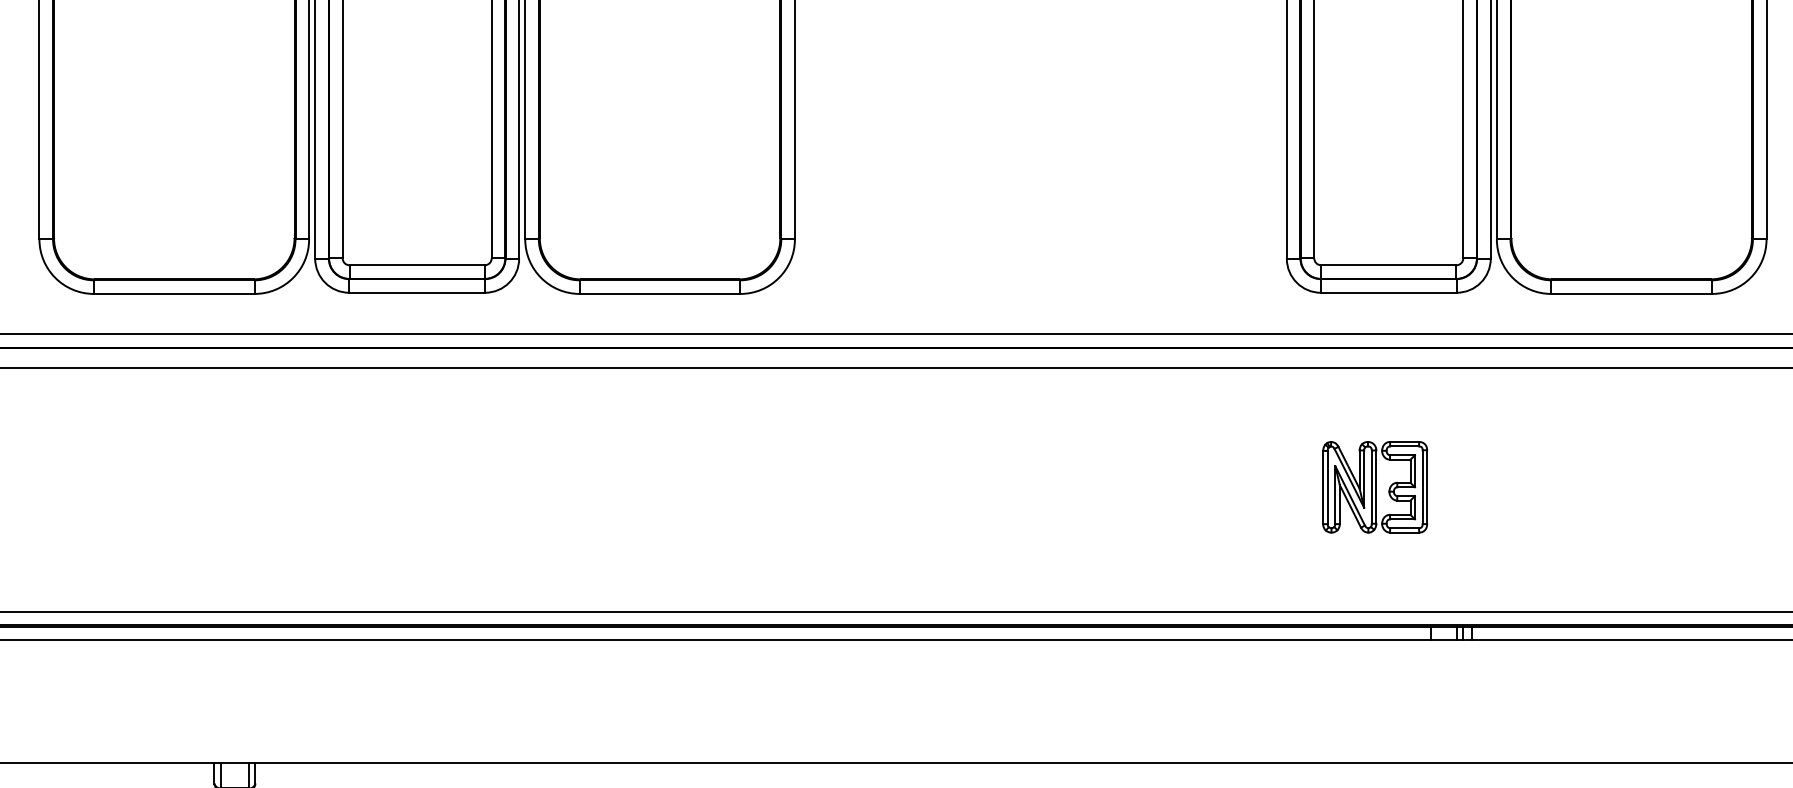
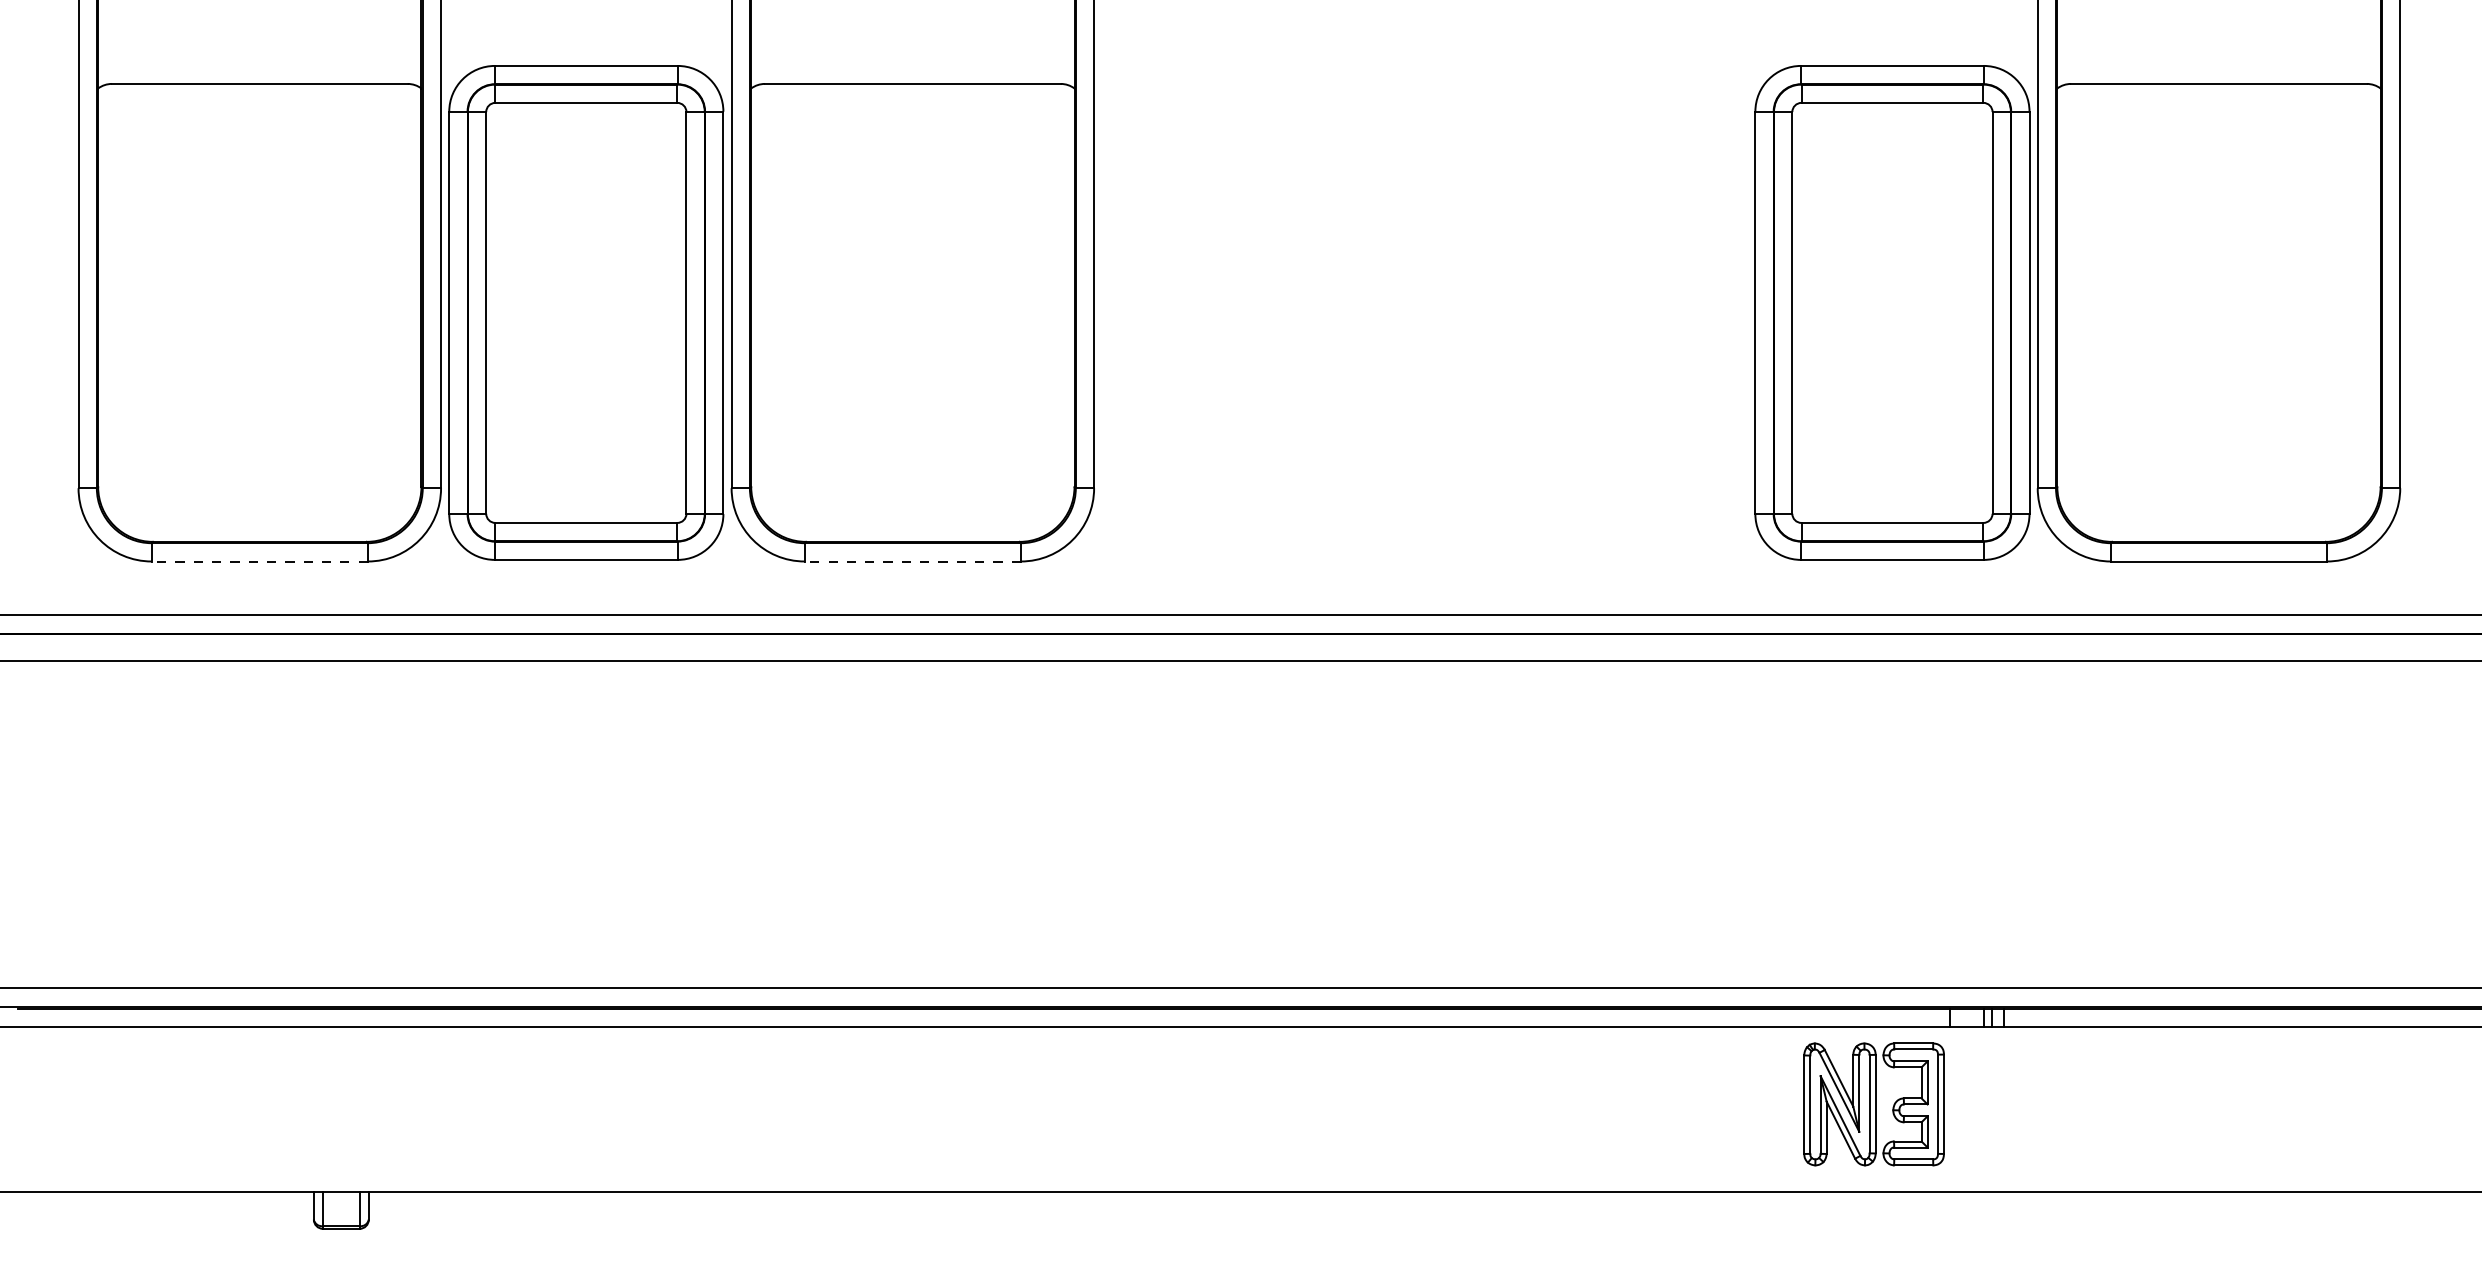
line: (174, 293) -> (259, 561), solid -> dashed
line: (659, 293) -> (912, 561), solid -> dashed
part: (1374, 487) -> (1873, 1104), moved

